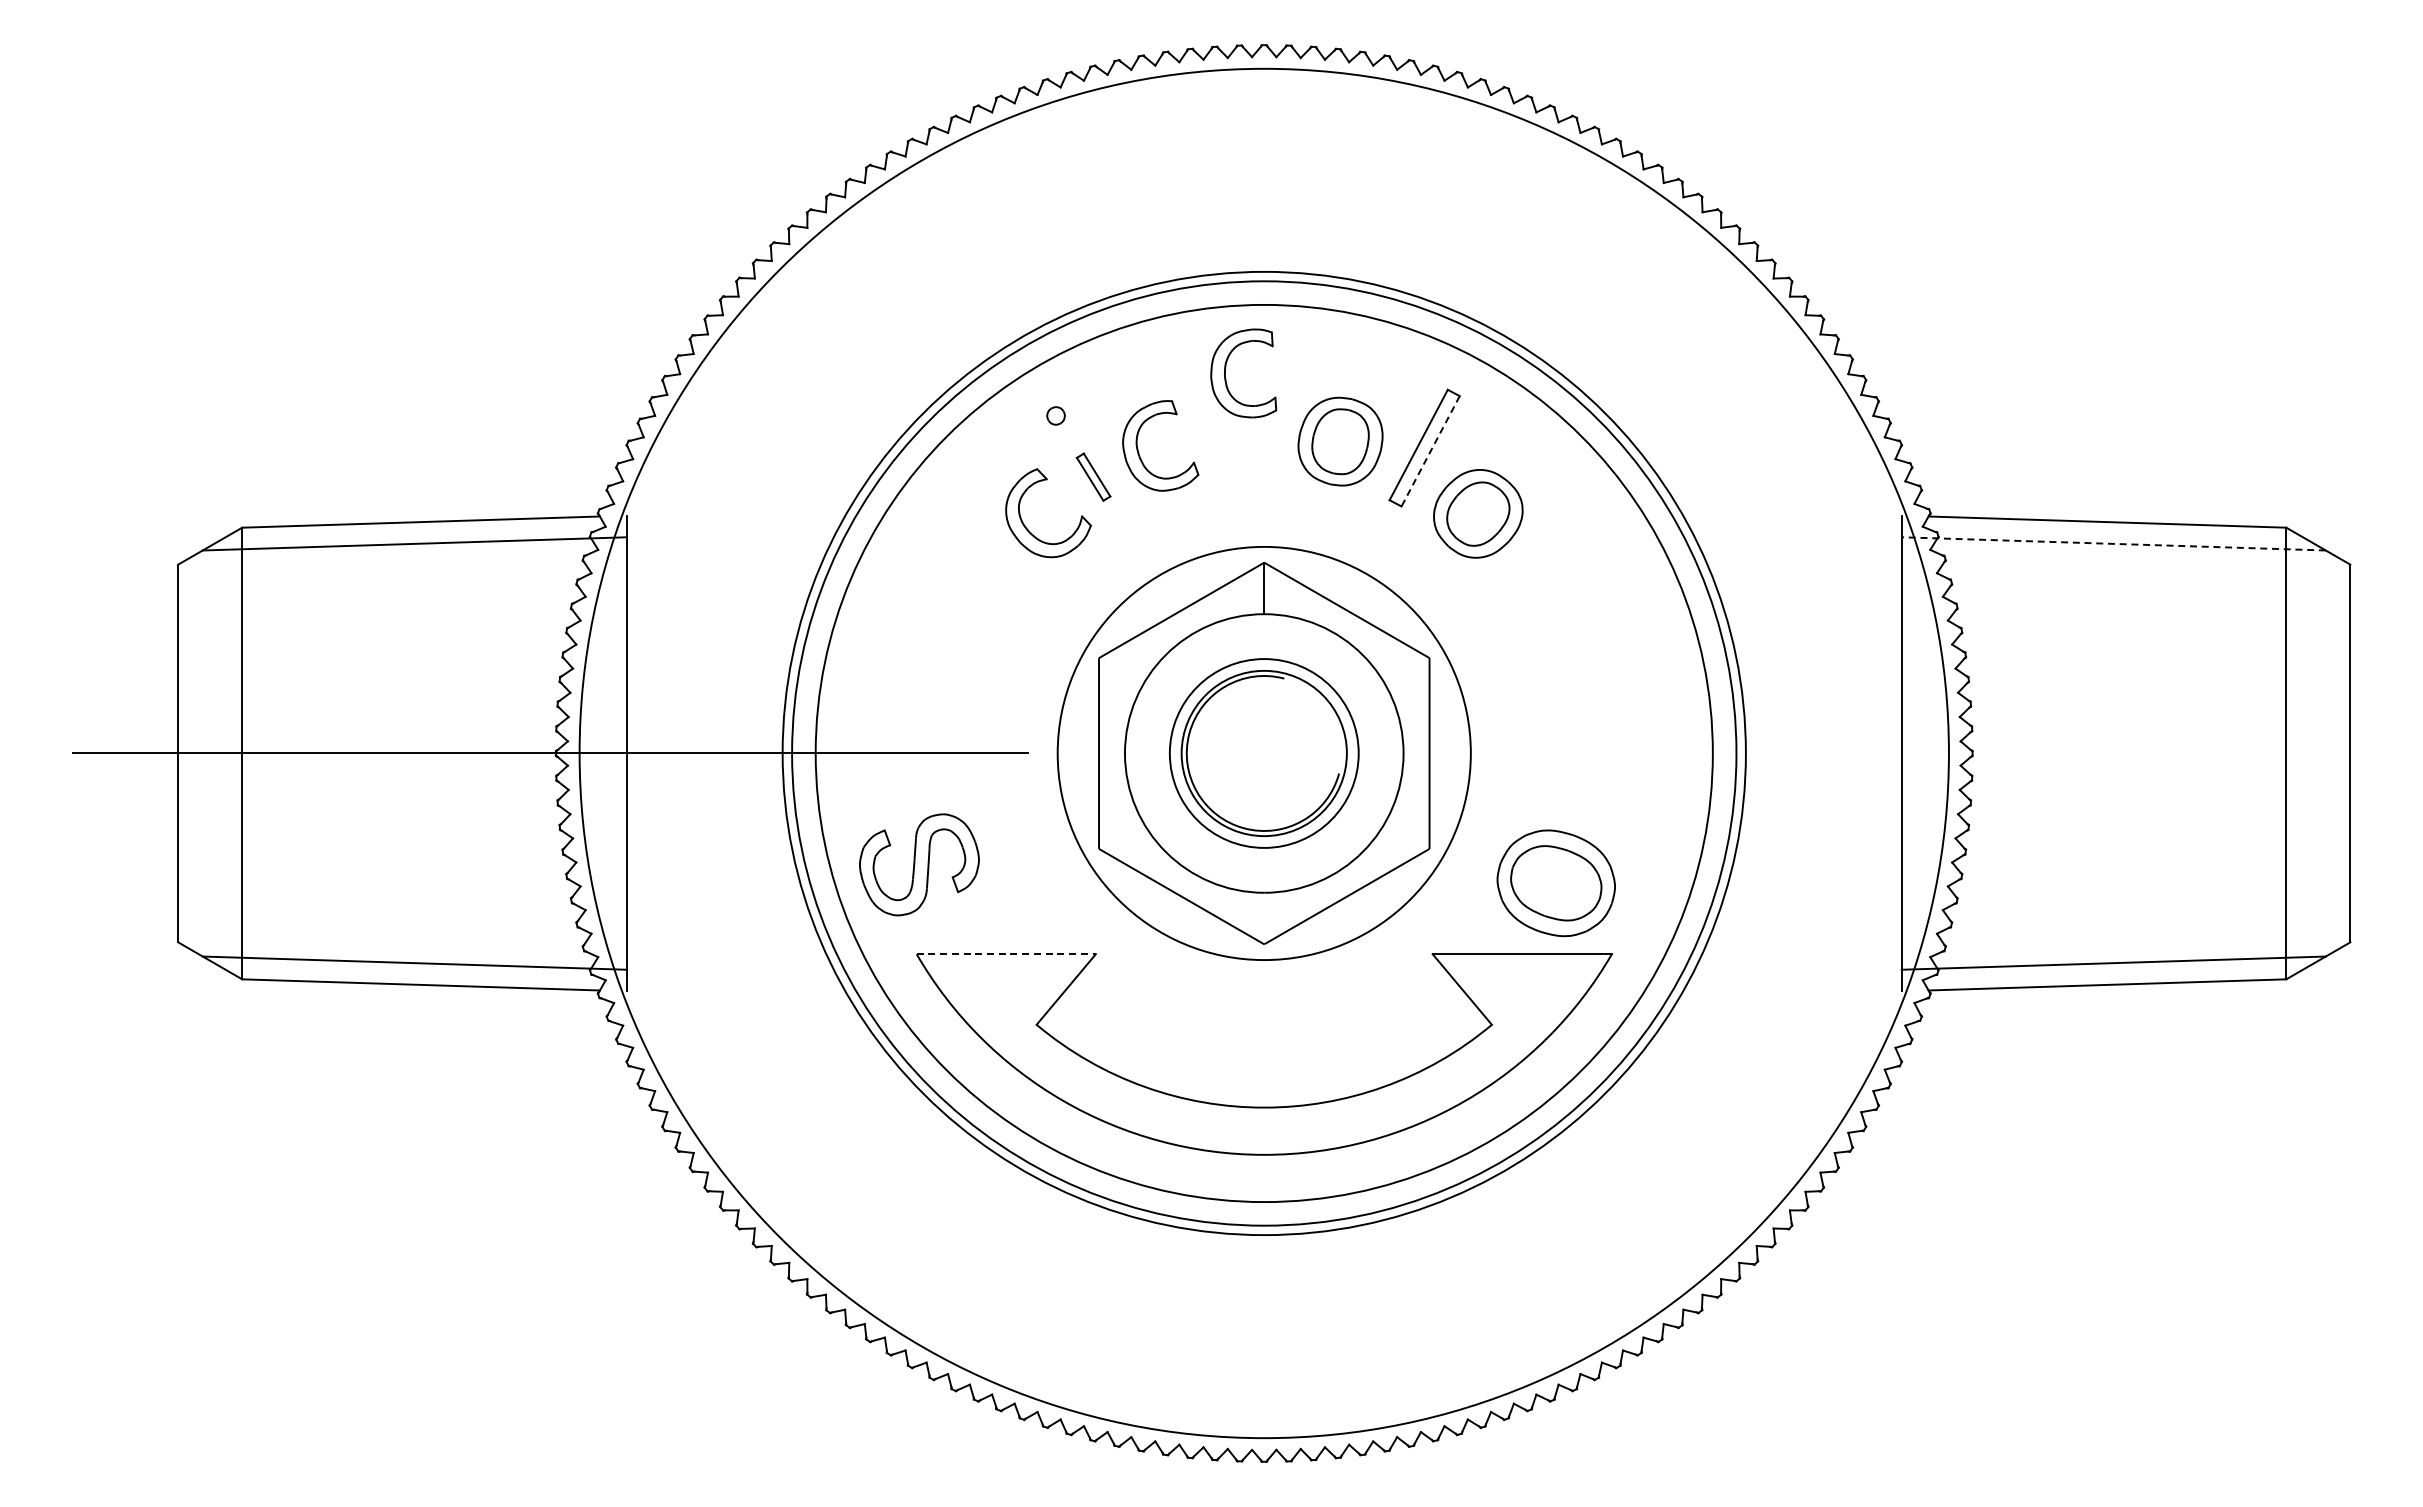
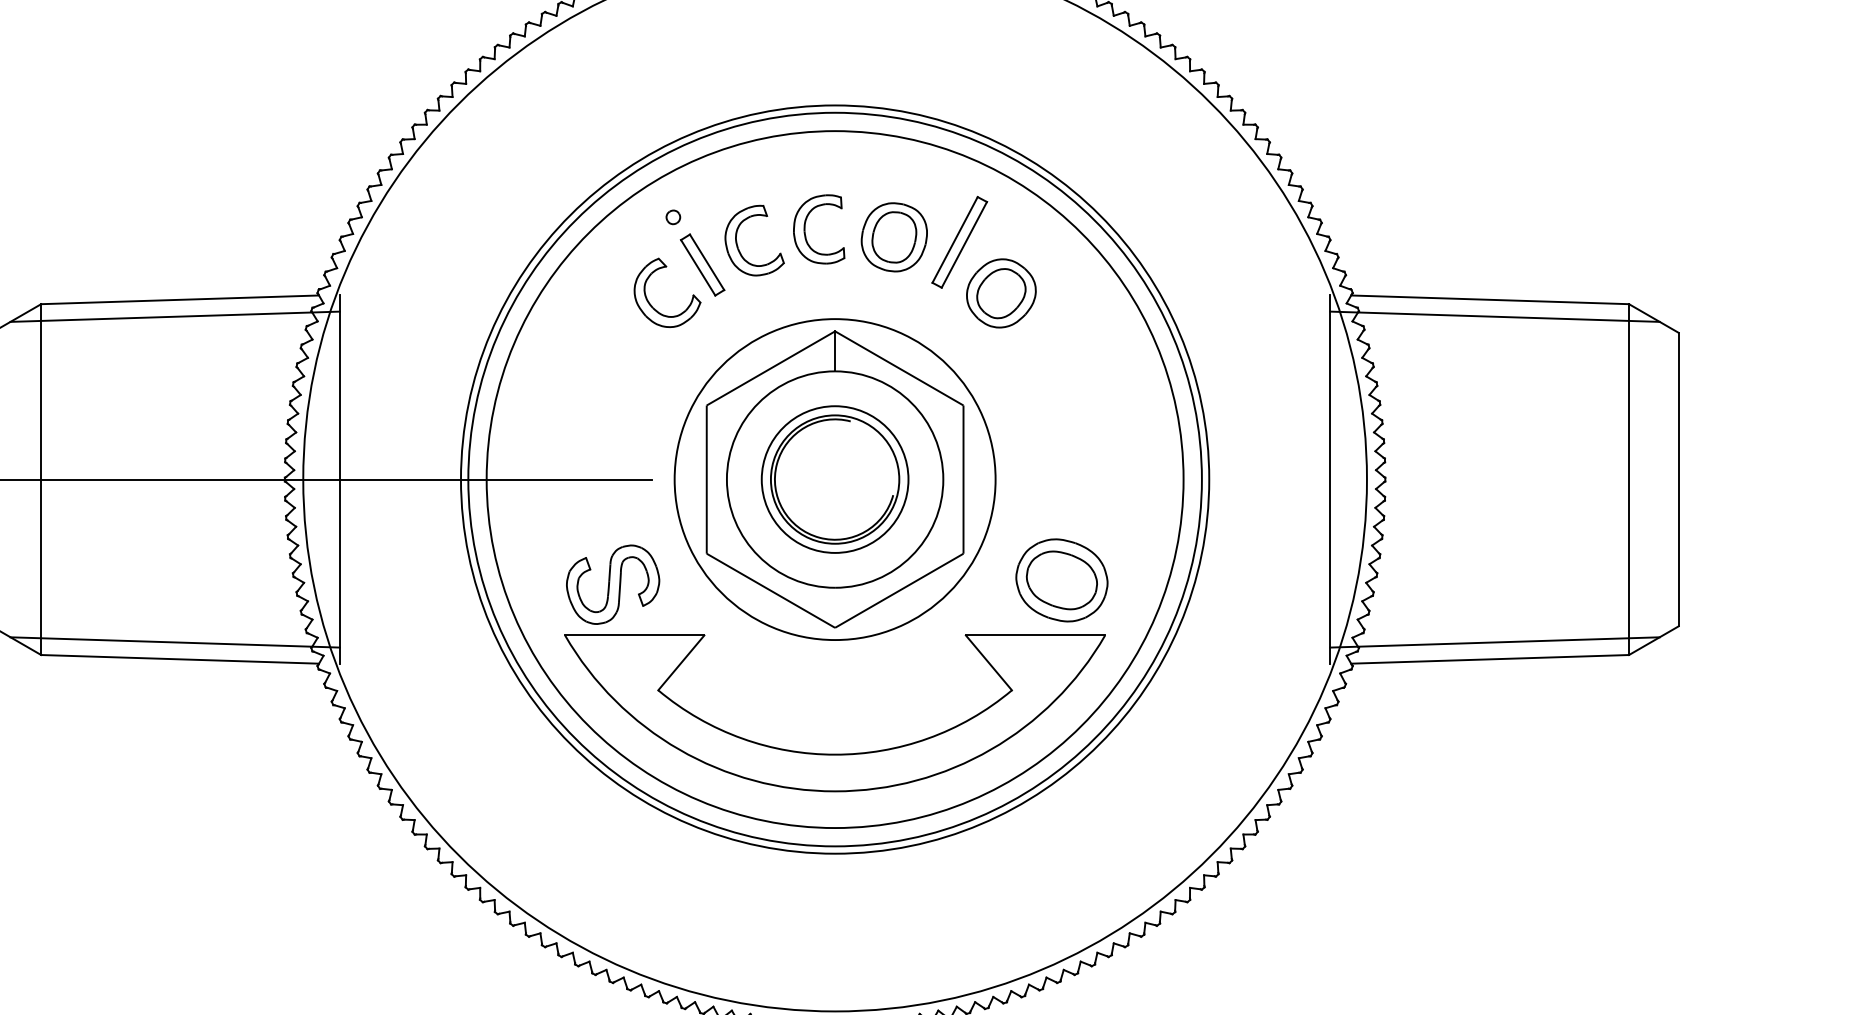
part: (1226, 378) -> (805, 233), moved
line: (1430, 451) -> (964, 244), dashed -> solid
part: (1093, 476) -> (702, 264), size x1.67
line: (2113, 543) -> (1494, 316), dashed -> solid
part: (919, 864) -> (613, 584), moved
line: (1006, 954) -> (634, 635), dashed -> solid

